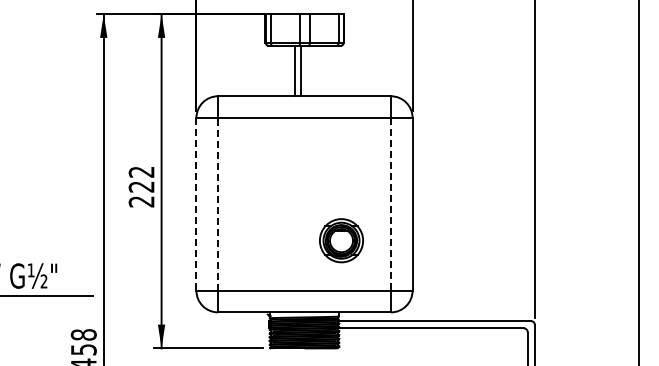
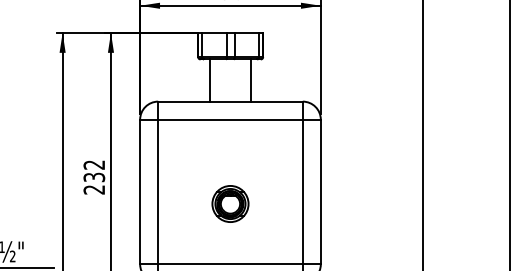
line: (295, 70) -> (210, 80), moved
line: (300, 70) -> (250, 80), moved
text: (141, 186) -> (94, 177), 222 -> 232
line: (218, 203) -> (158, 191), dashed -> solid
line: (196, 204) -> (140, 192), dashed -> solid
line: (390, 204) -> (302, 192), dashed -> solid
part: (341, 240) -> (230, 203), moved

